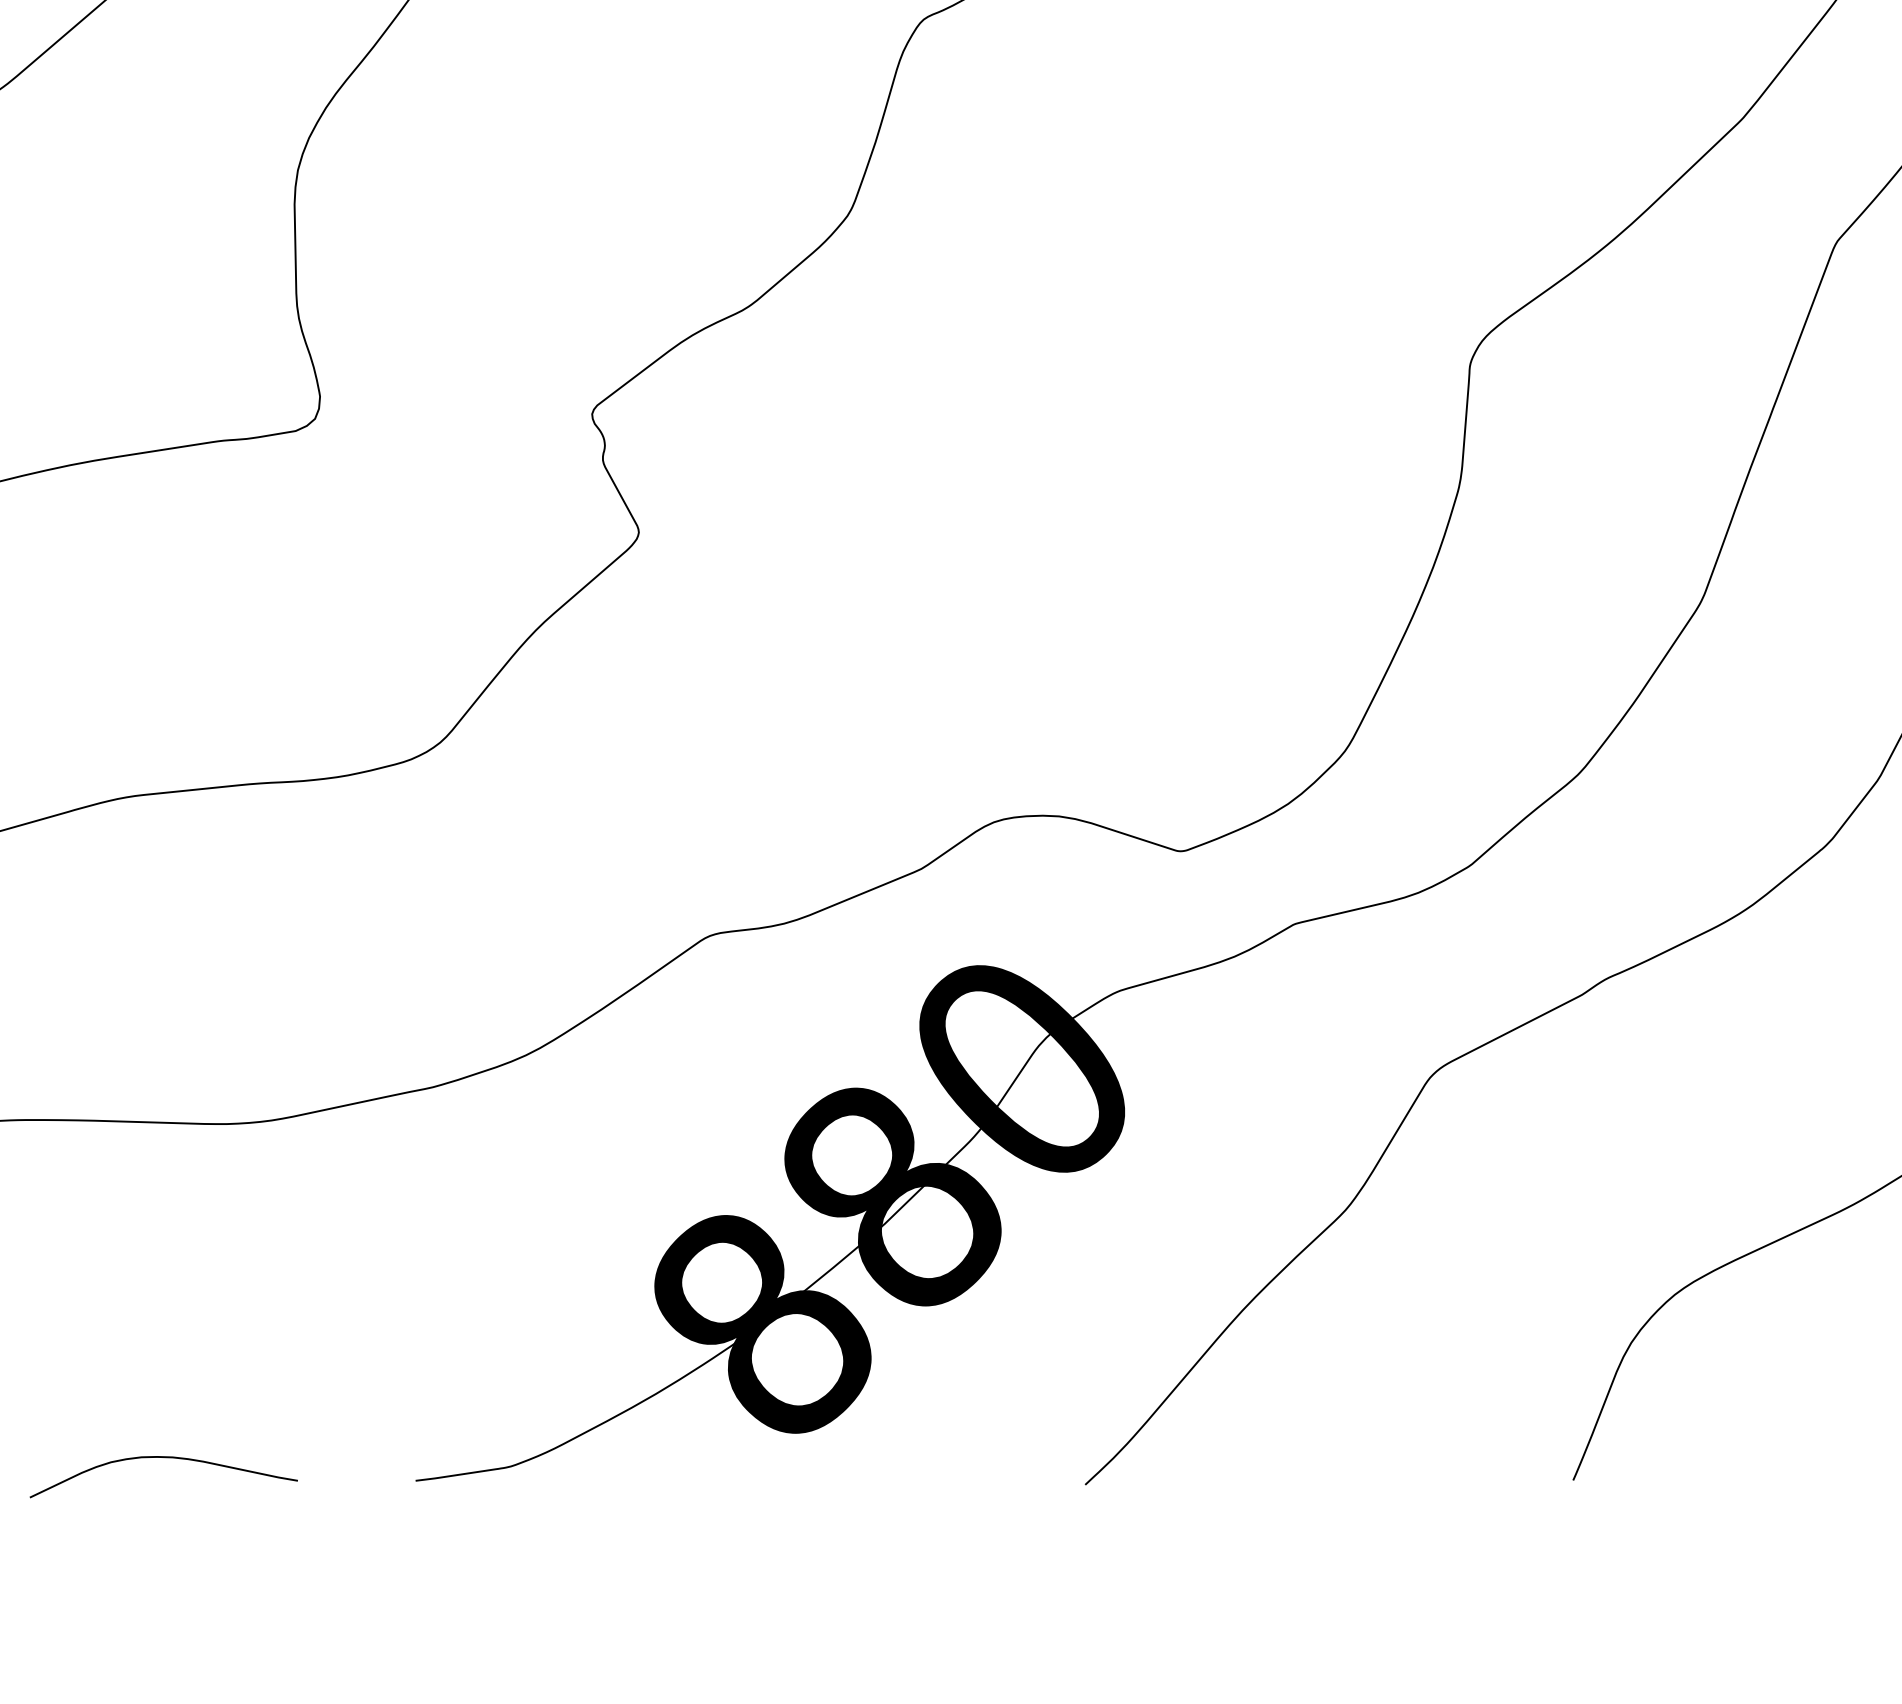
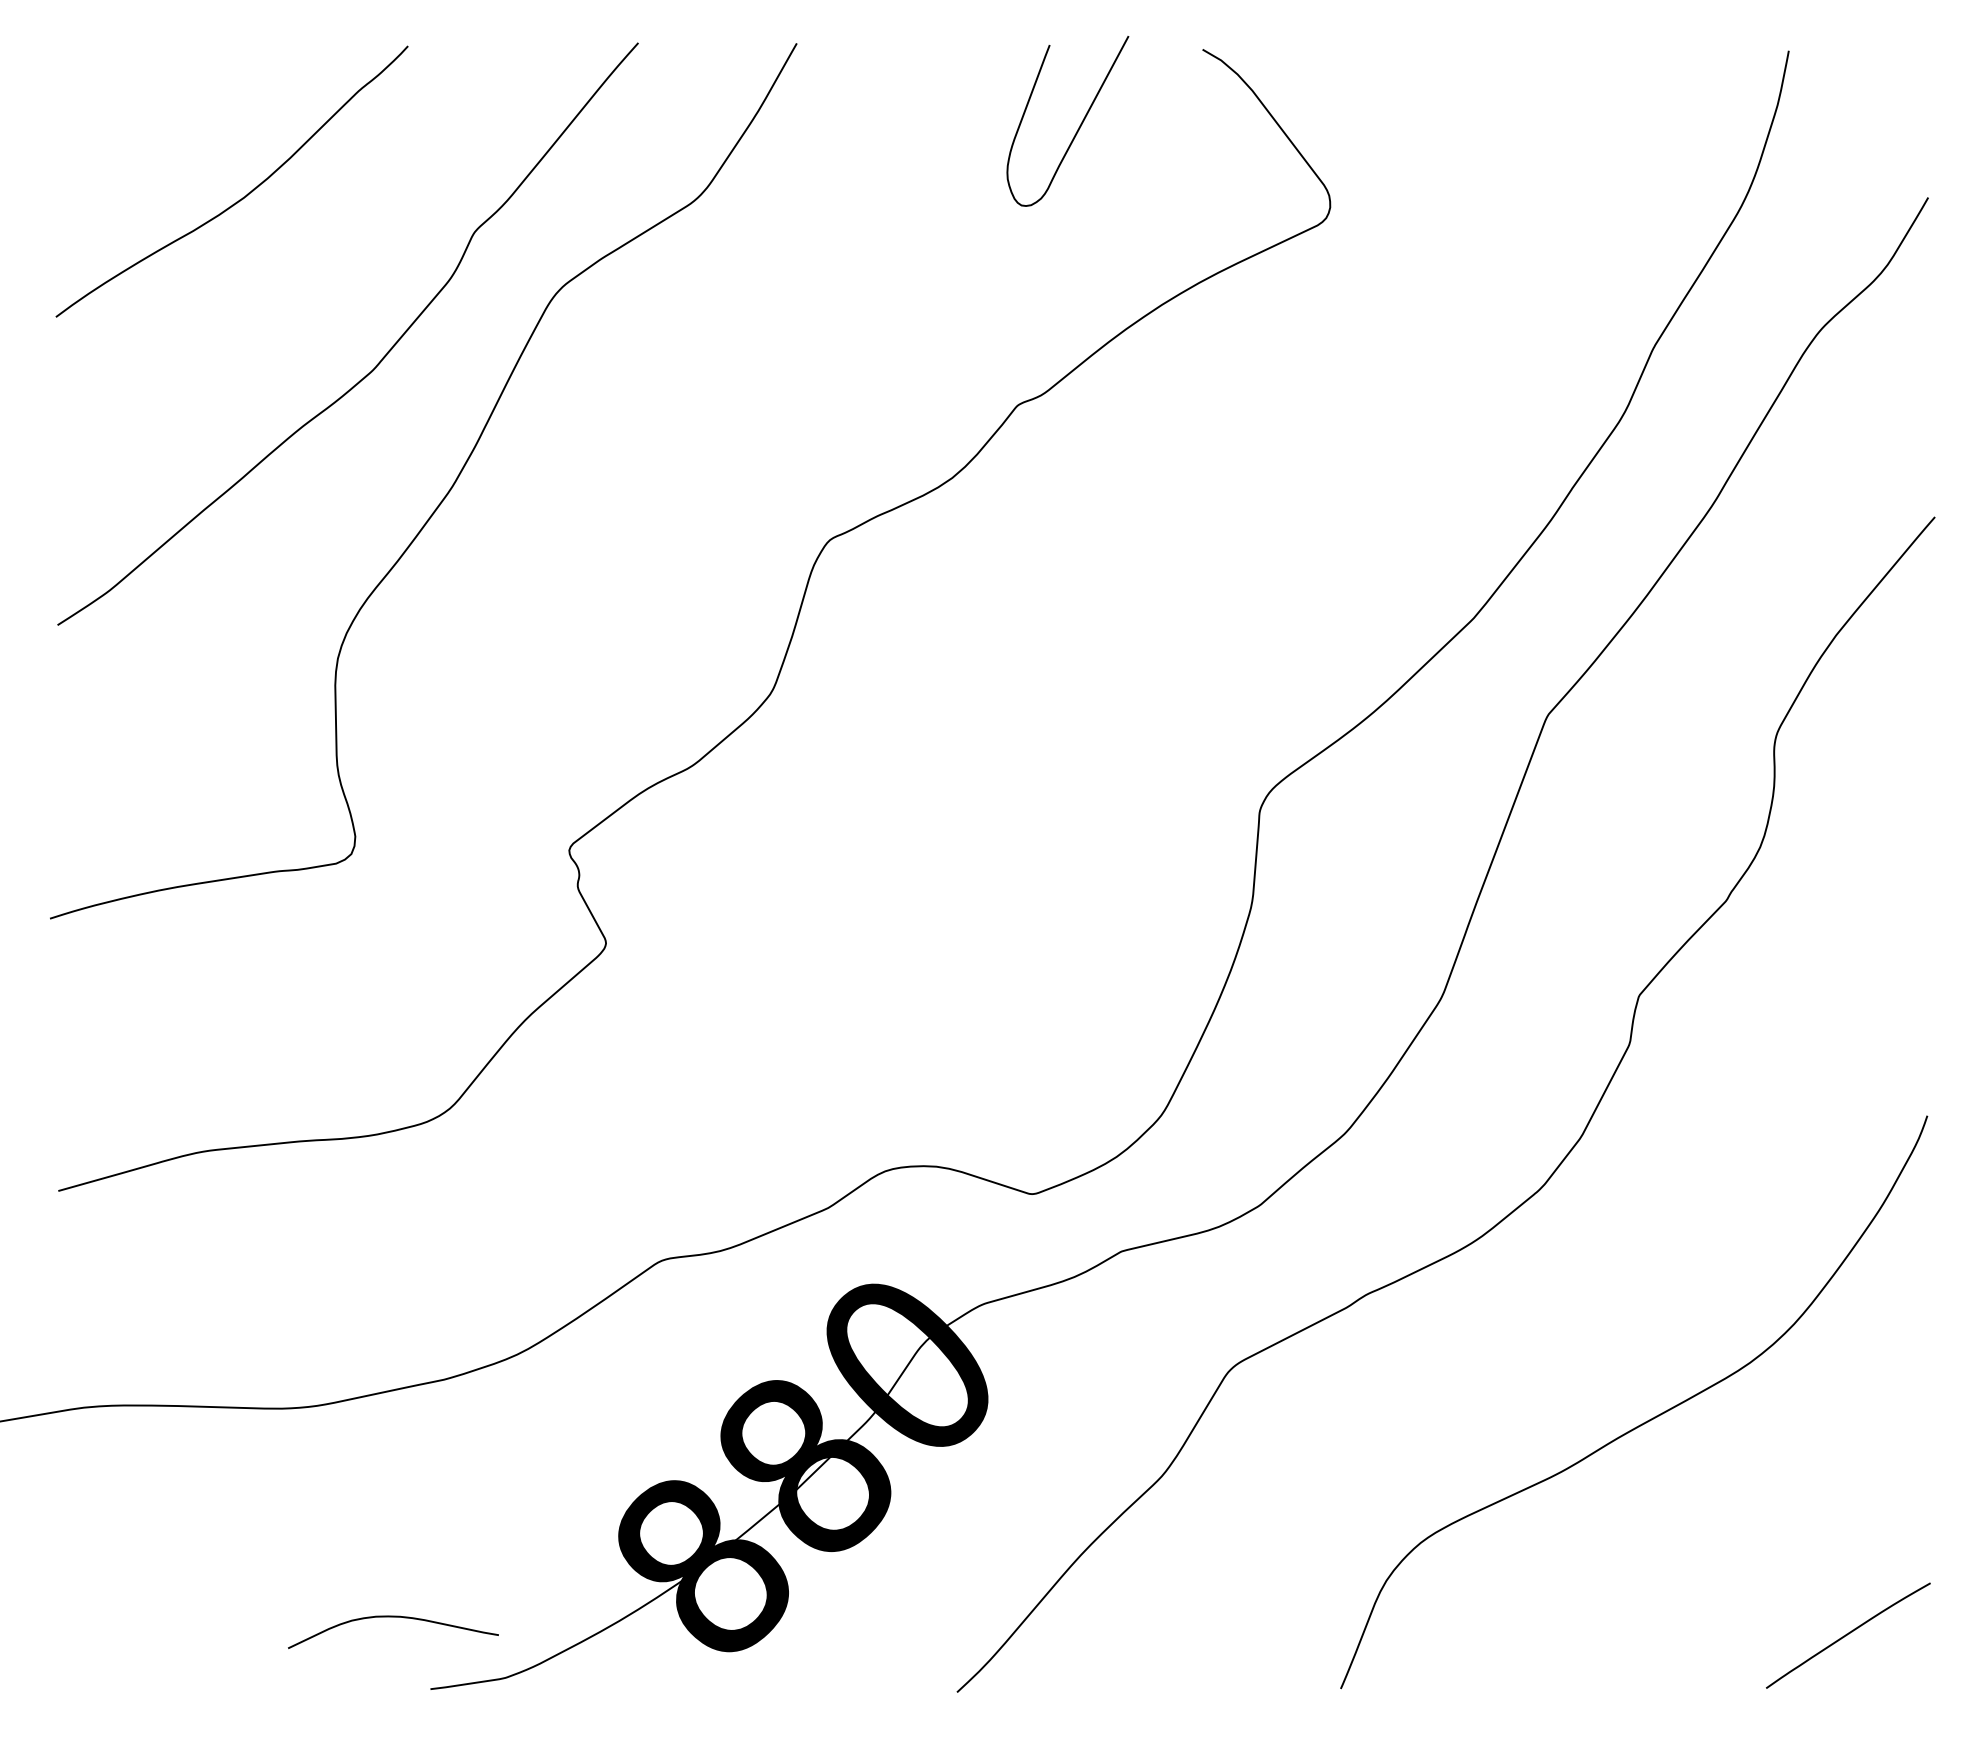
curve: (163, 1458) -> (393, 1617), moved

